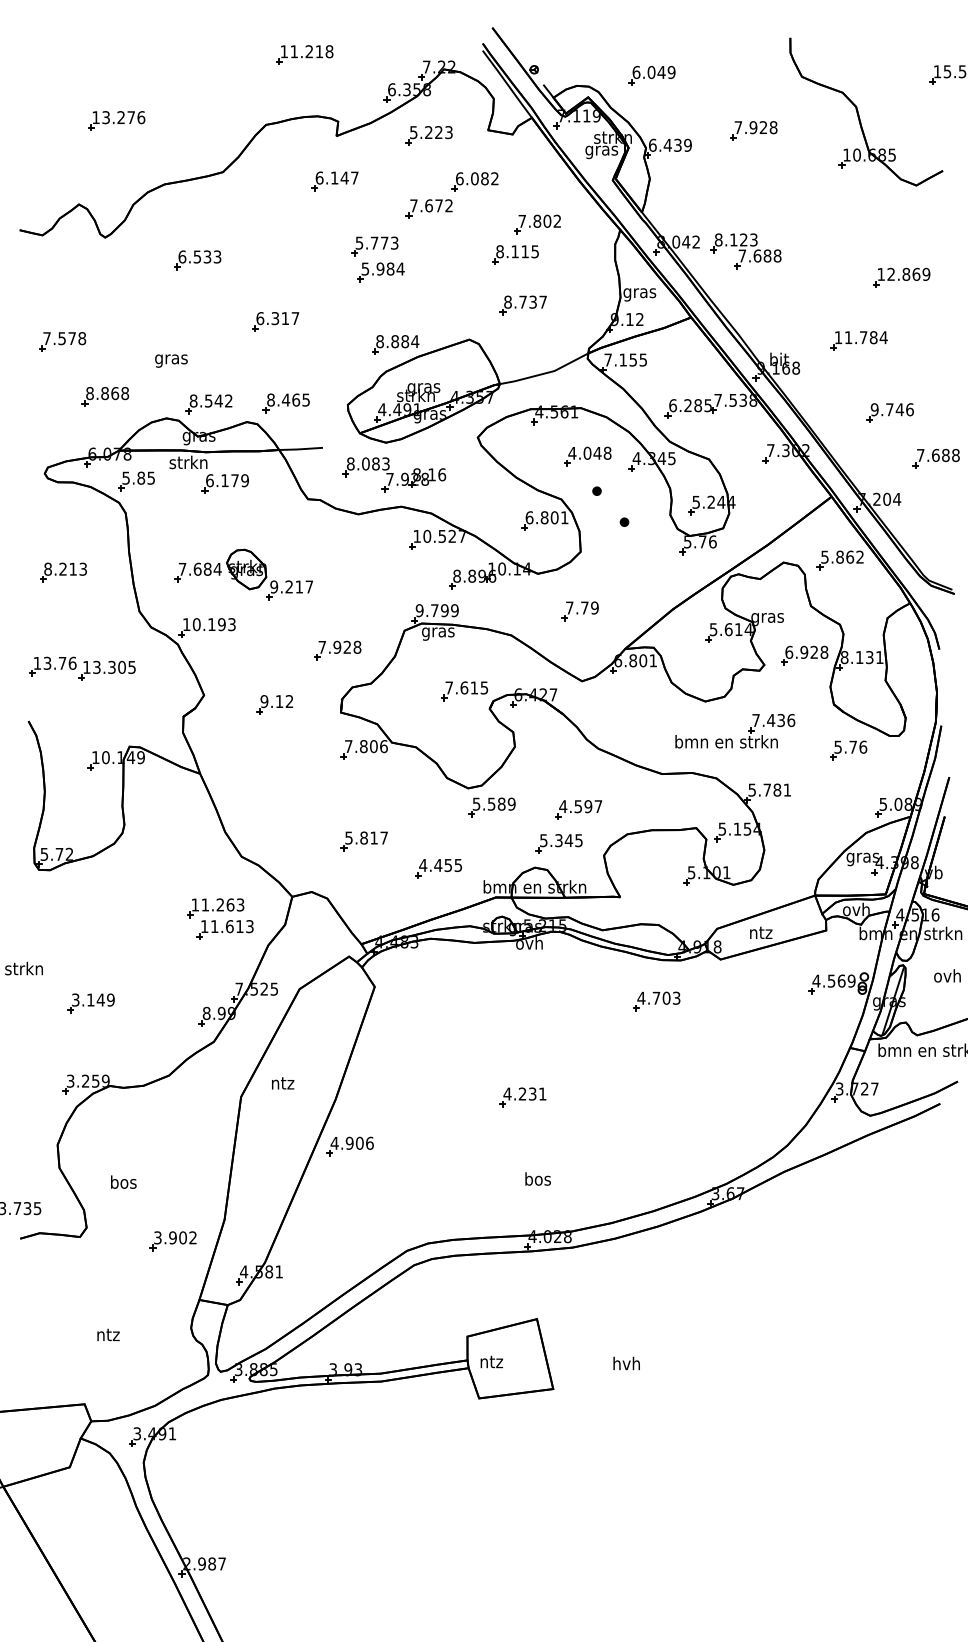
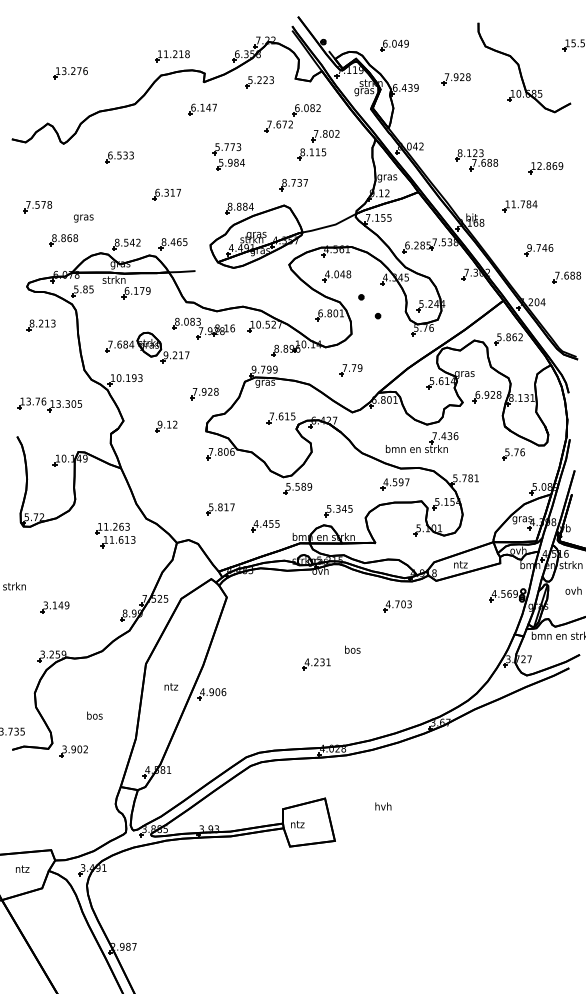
part: (304, 55) -> (172, 56), moved
part: (451, 195) -> (292, 118), moved
part: (745, 252) -> (476, 160), moved
part: (522, 306) -> (293, 185), moved
text: (171, 361) -> (83, 218), moved
part: (587, 456) -> (336, 276), moved
part: (393, 474) -> (203, 328), moved
part: (62, 572) -> (40, 325), moved
part: (735, 730) -> (422, 442), moved
part: (577, 810) -> (394, 484), moved
part: (220, 919) -> (115, 535), moved
text: (283, 1082) -> (171, 686), moved
text: (537, 1178) -> (352, 649), moved
text: (123, 1181) -> (94, 715), moved
part: (172, 1241) -> (73, 751), moved
text: (108, 1333) -> (22, 868), moved
text: (626, 1363) -> (383, 806), moved

